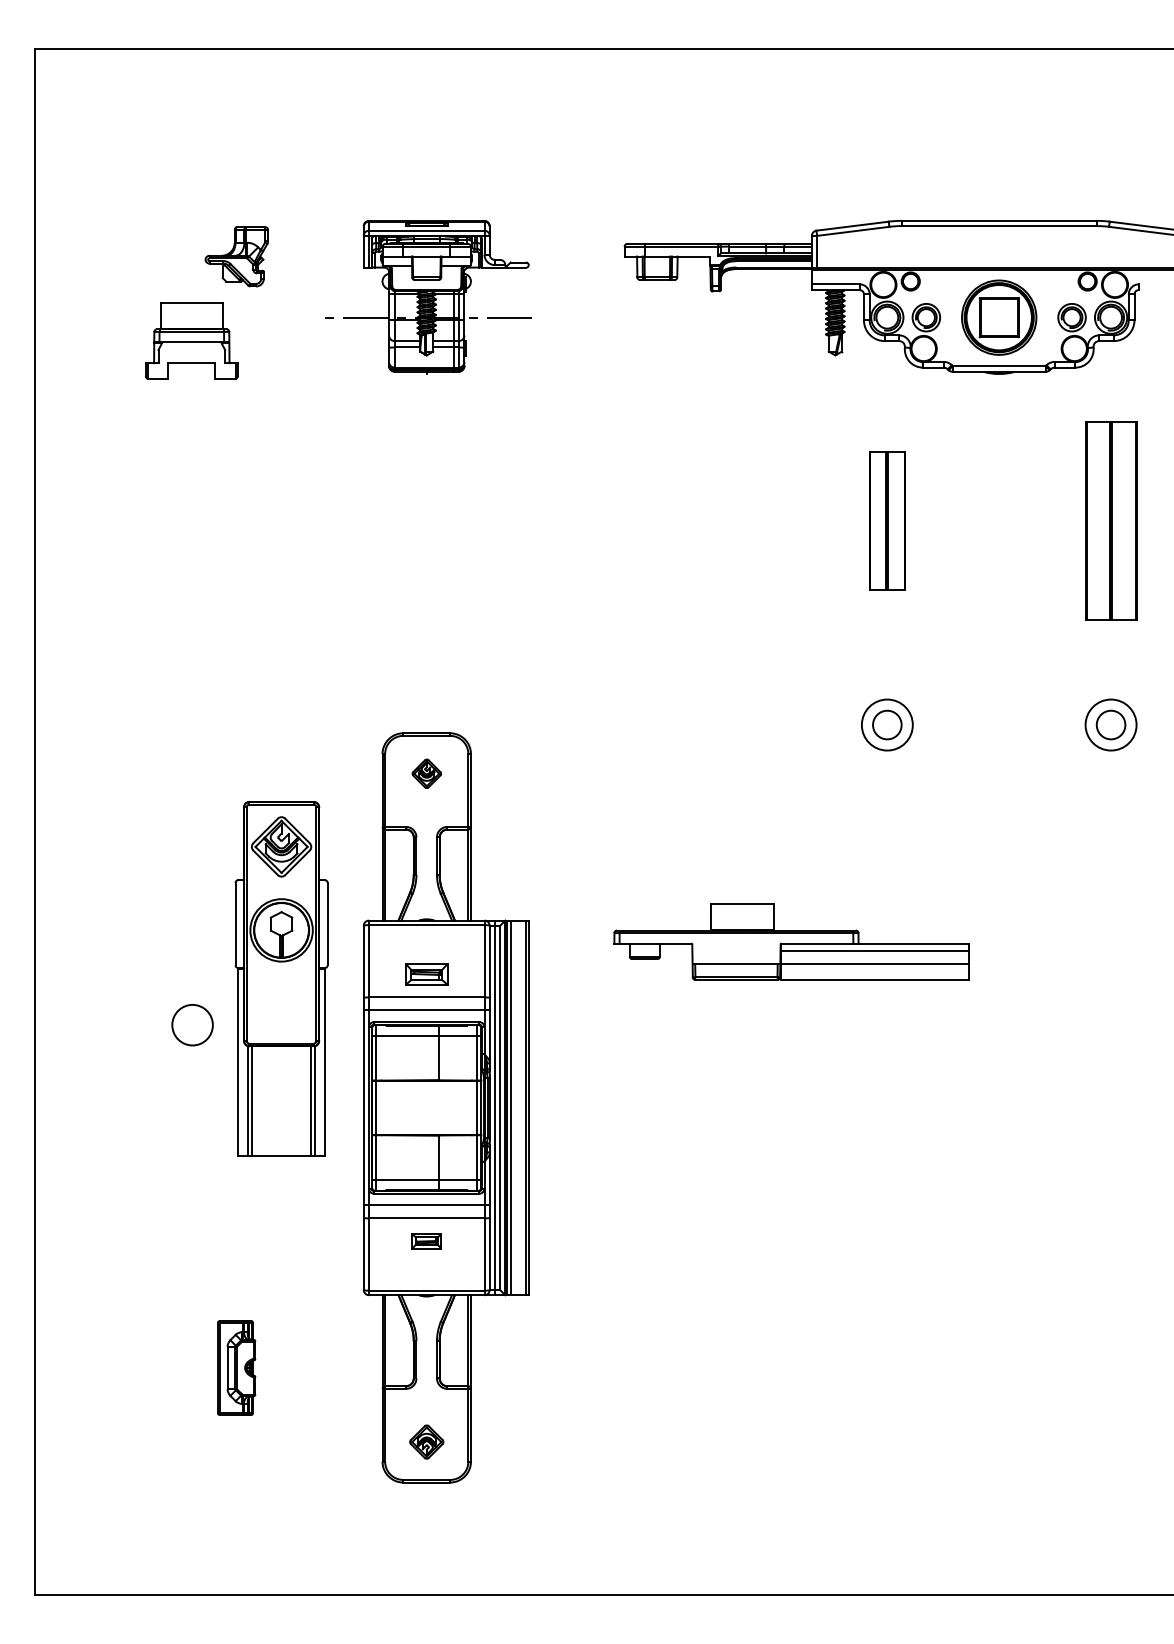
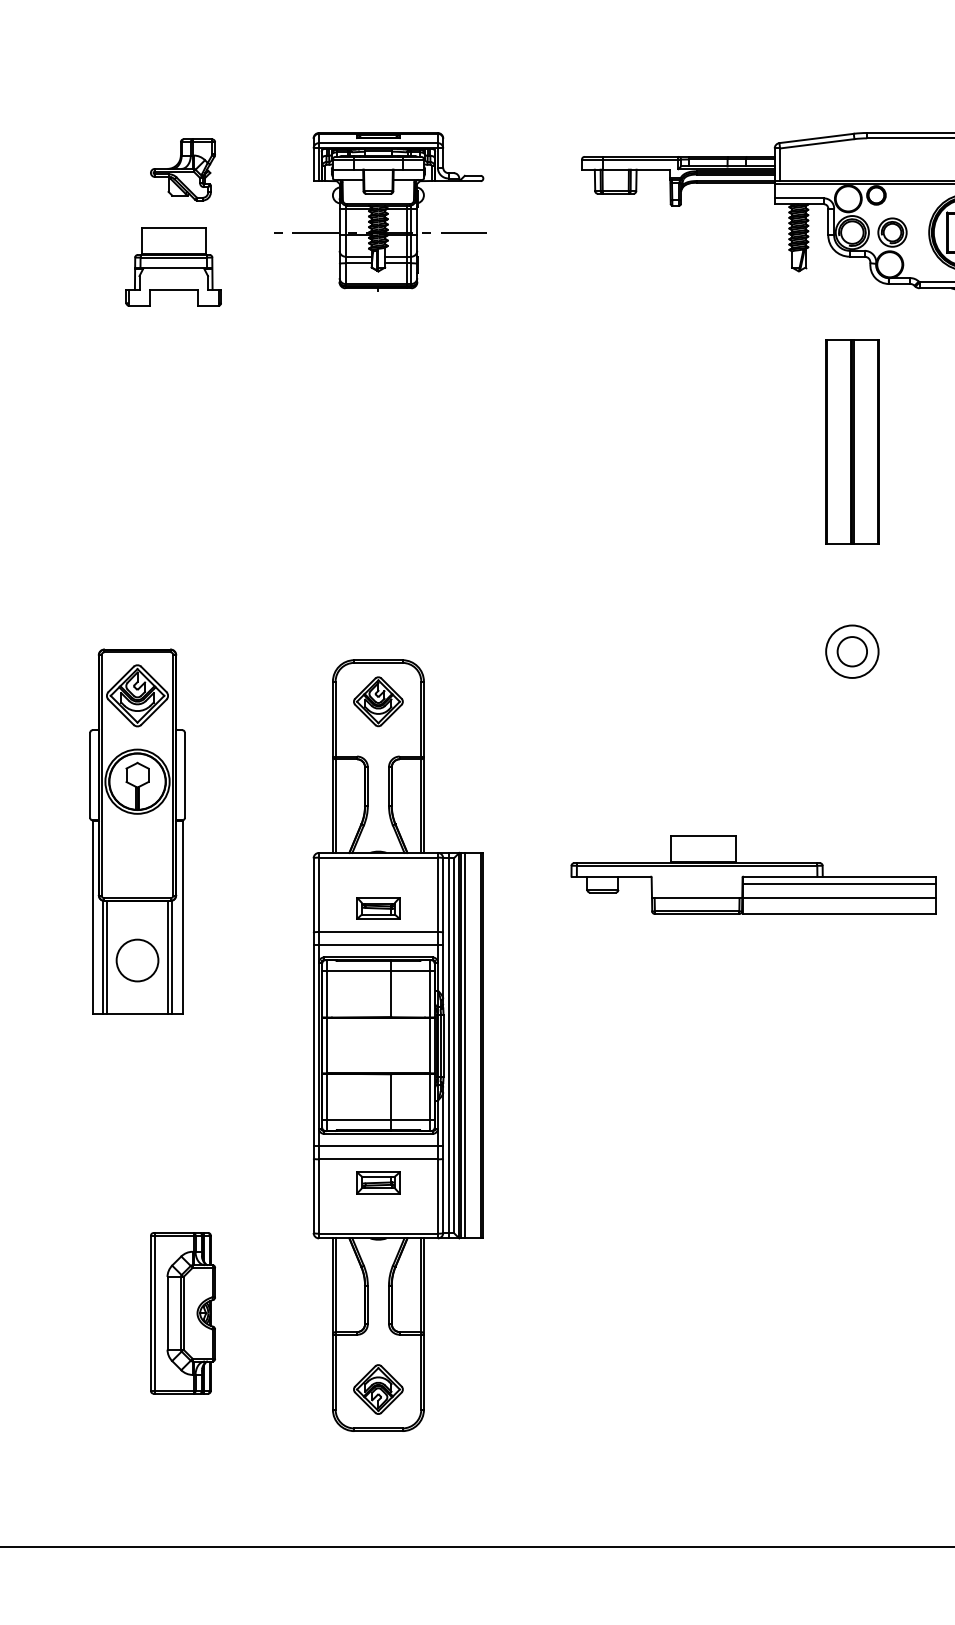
part: (191, 340) -> (173, 266), moved
part: (887, 520) -> (852, 441), size x1.43
part: (426, 773) -> (378, 701), size x1.67
part: (281, 978) -> (137, 831), moved
part: (426, 1241) -> (378, 1183), size x1.43
part: (236, 1367) -> (182, 1312), size x1.67
part: (426, 1441) -> (378, 1388), size x1.43

